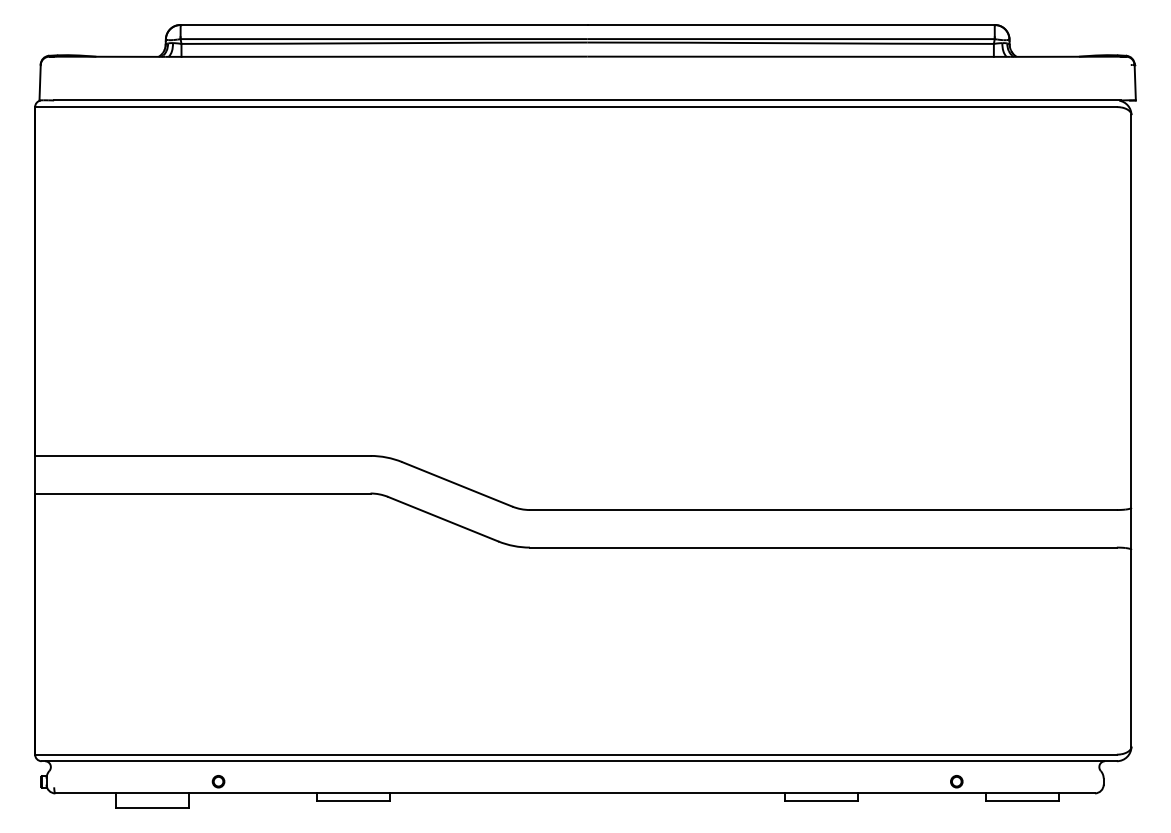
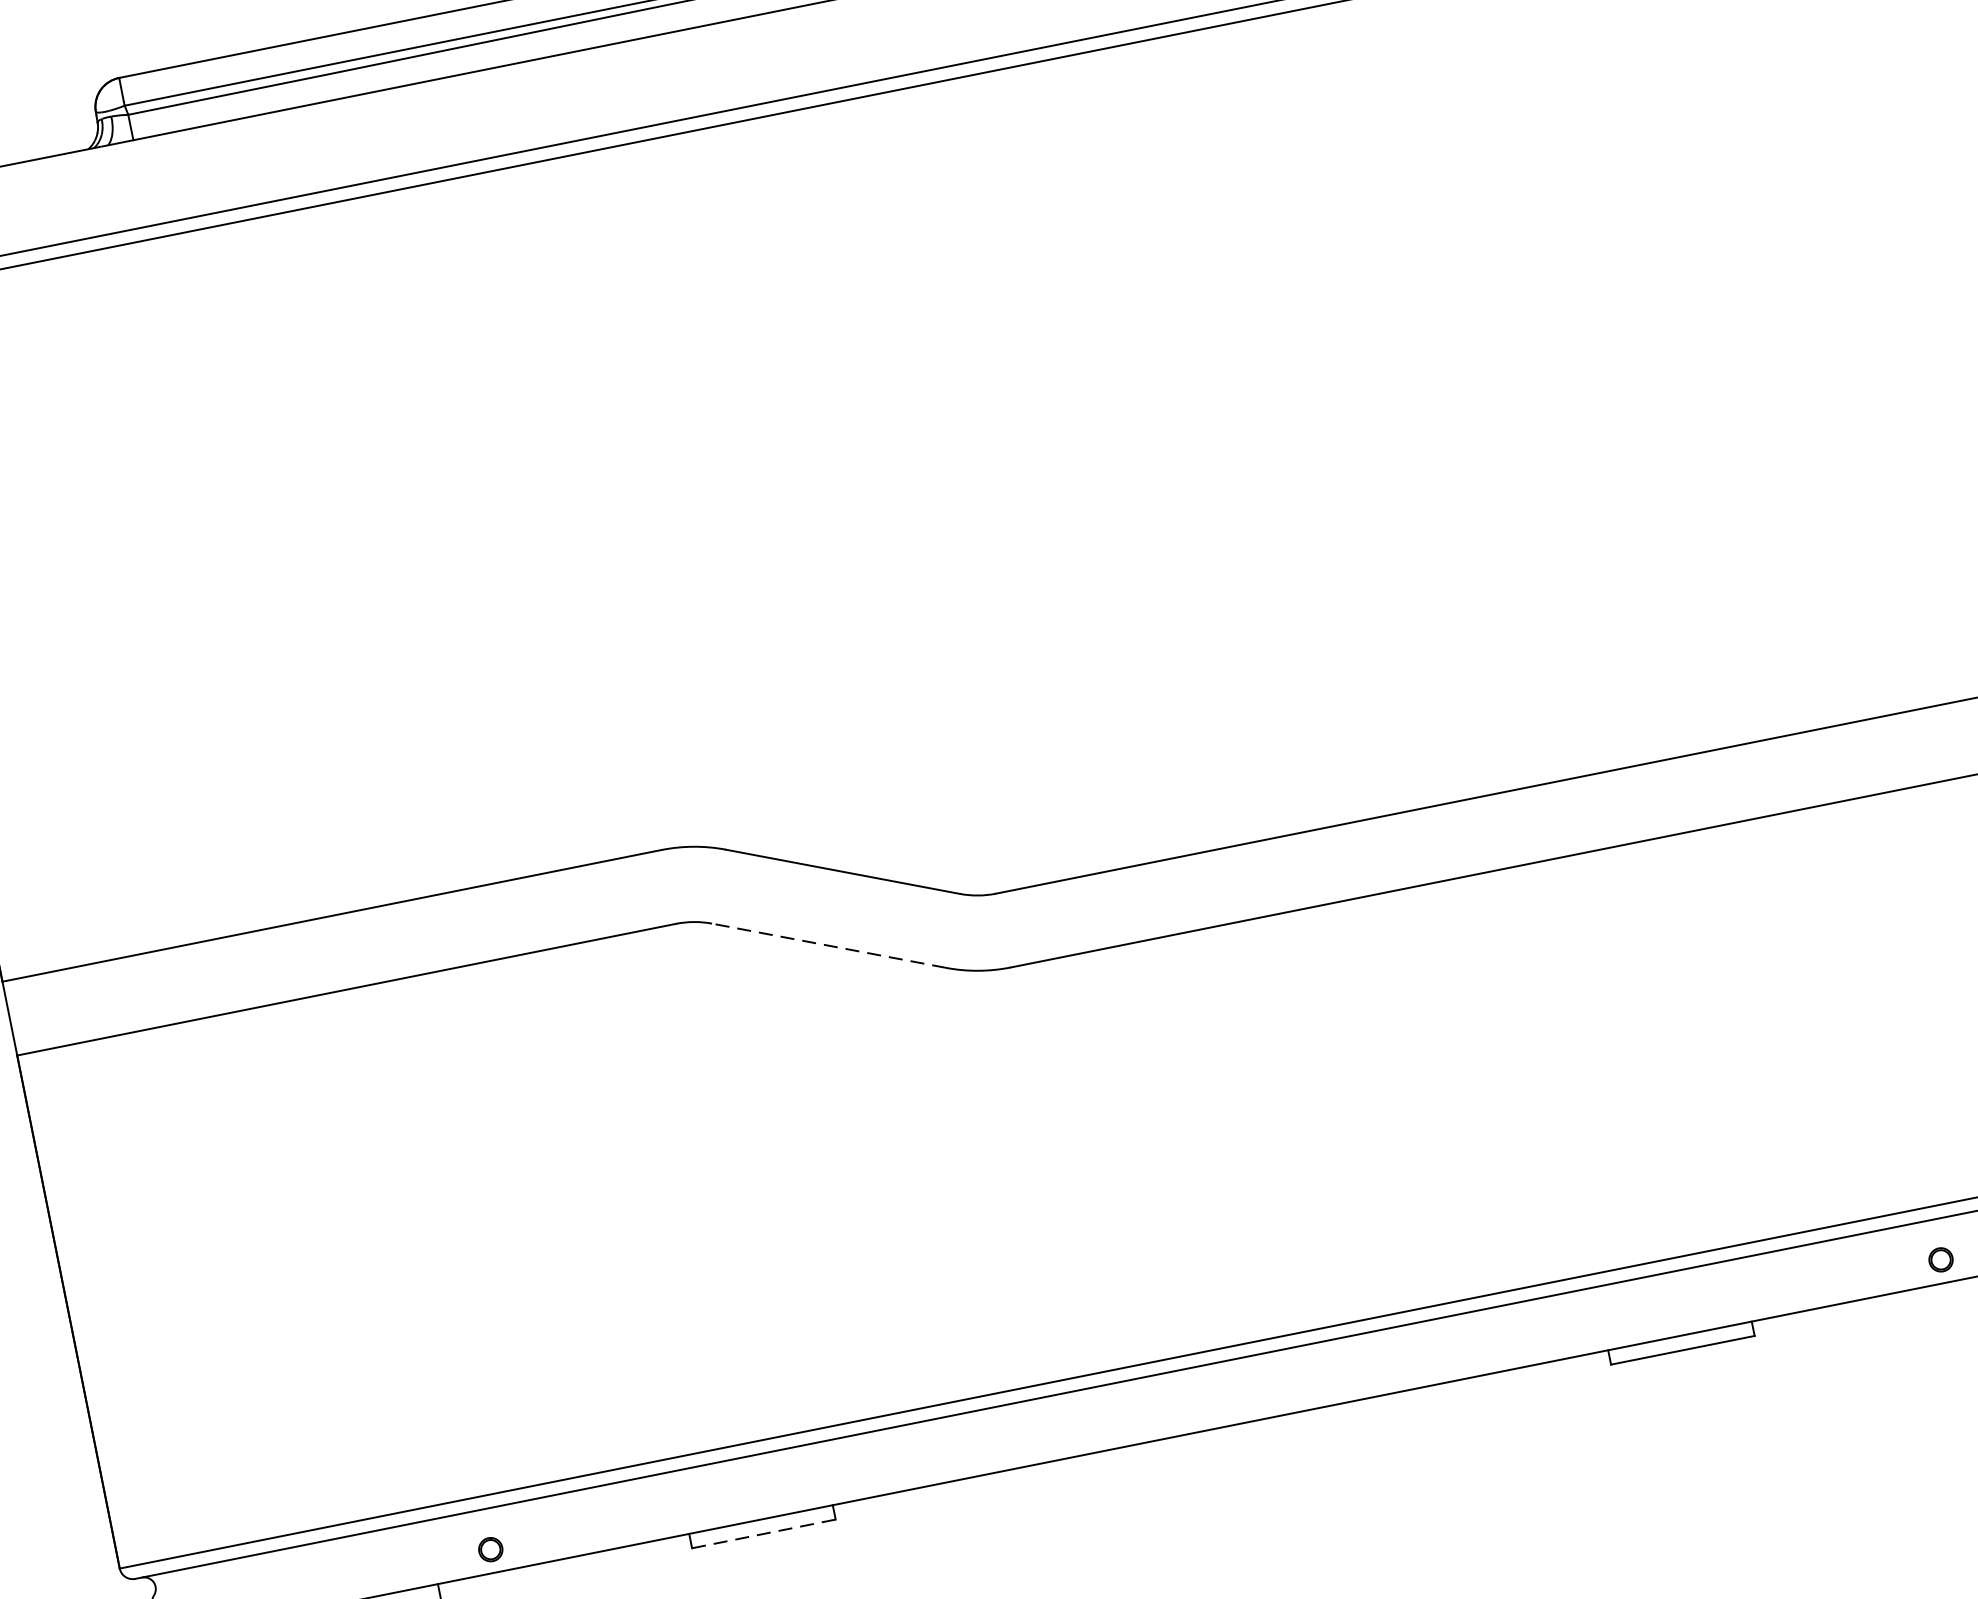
line: (442, 518) -> (827, 944), solid -> dashed
line: (353, 800) -> (763, 1533), solid -> dashed

